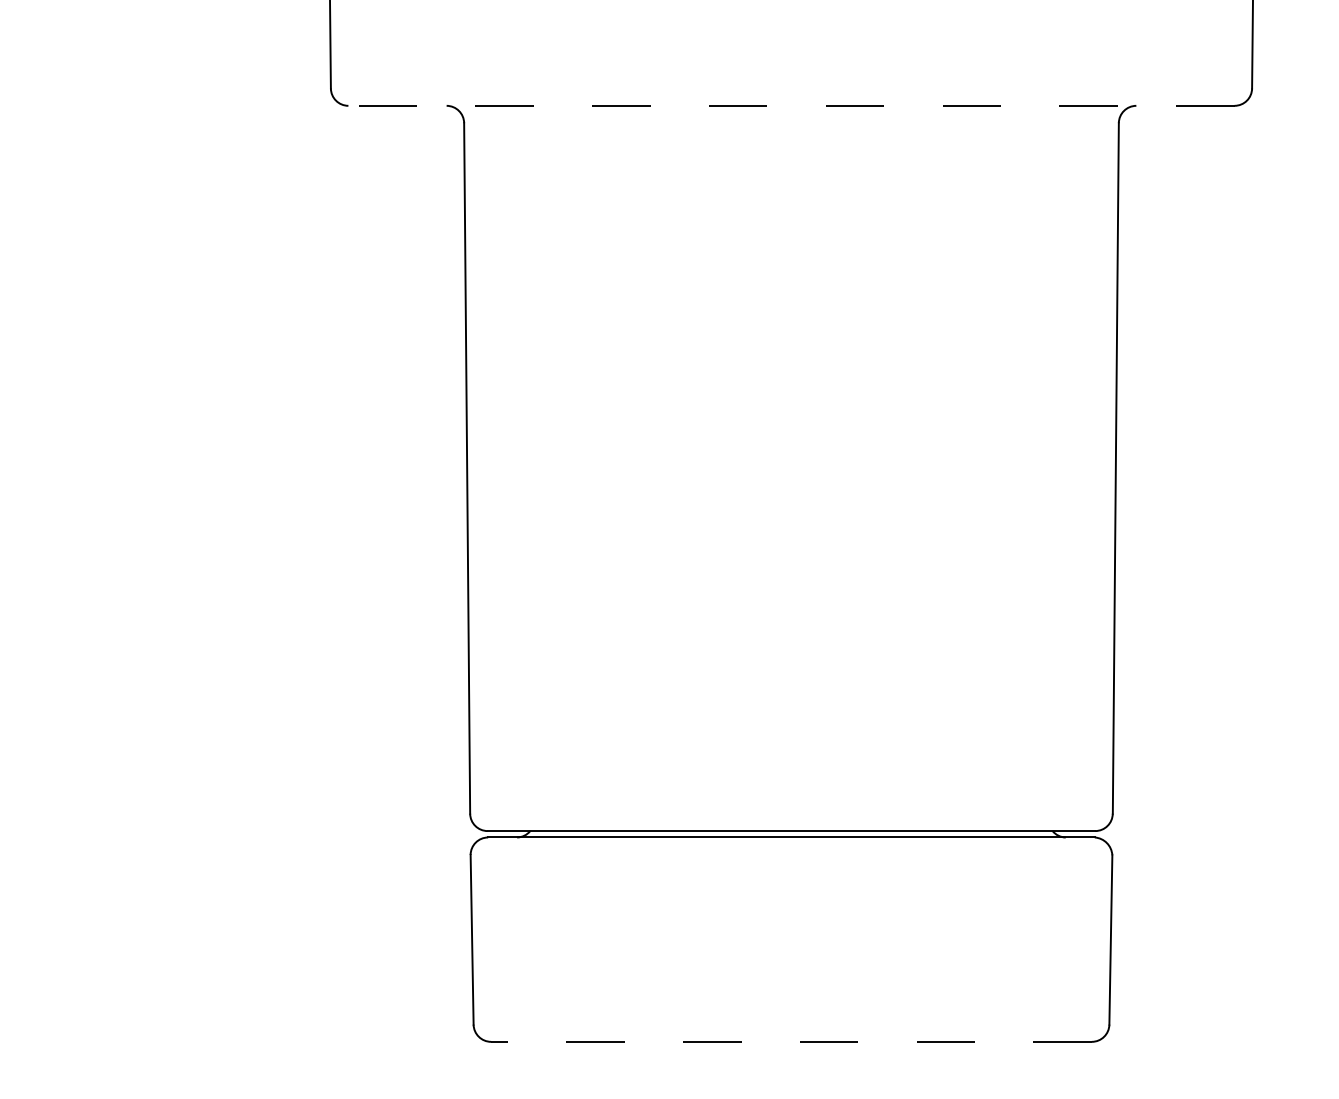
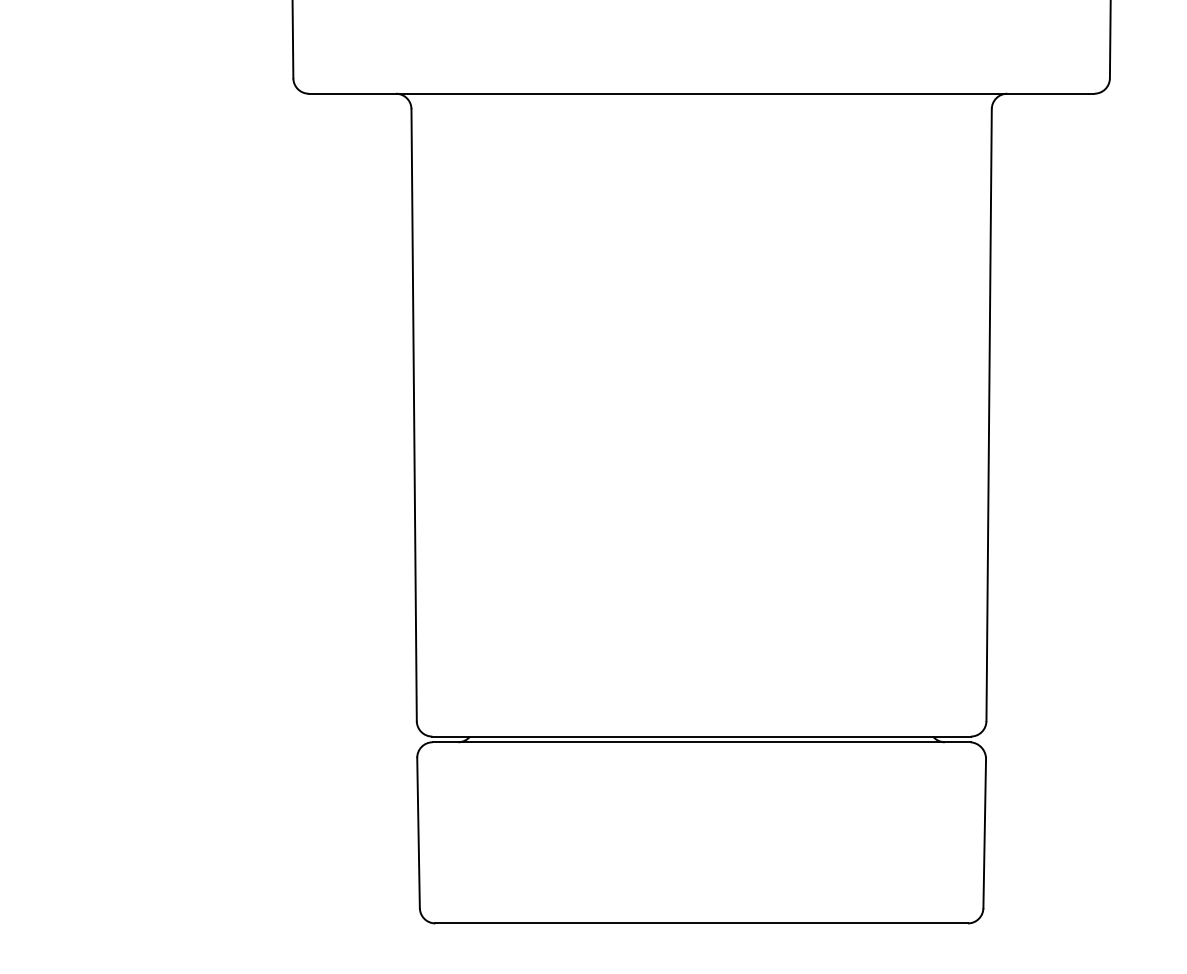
line: (790, 105) -> (700, 93), dashed -> solid
line: (791, 1041) -> (701, 923), dashed -> solid

